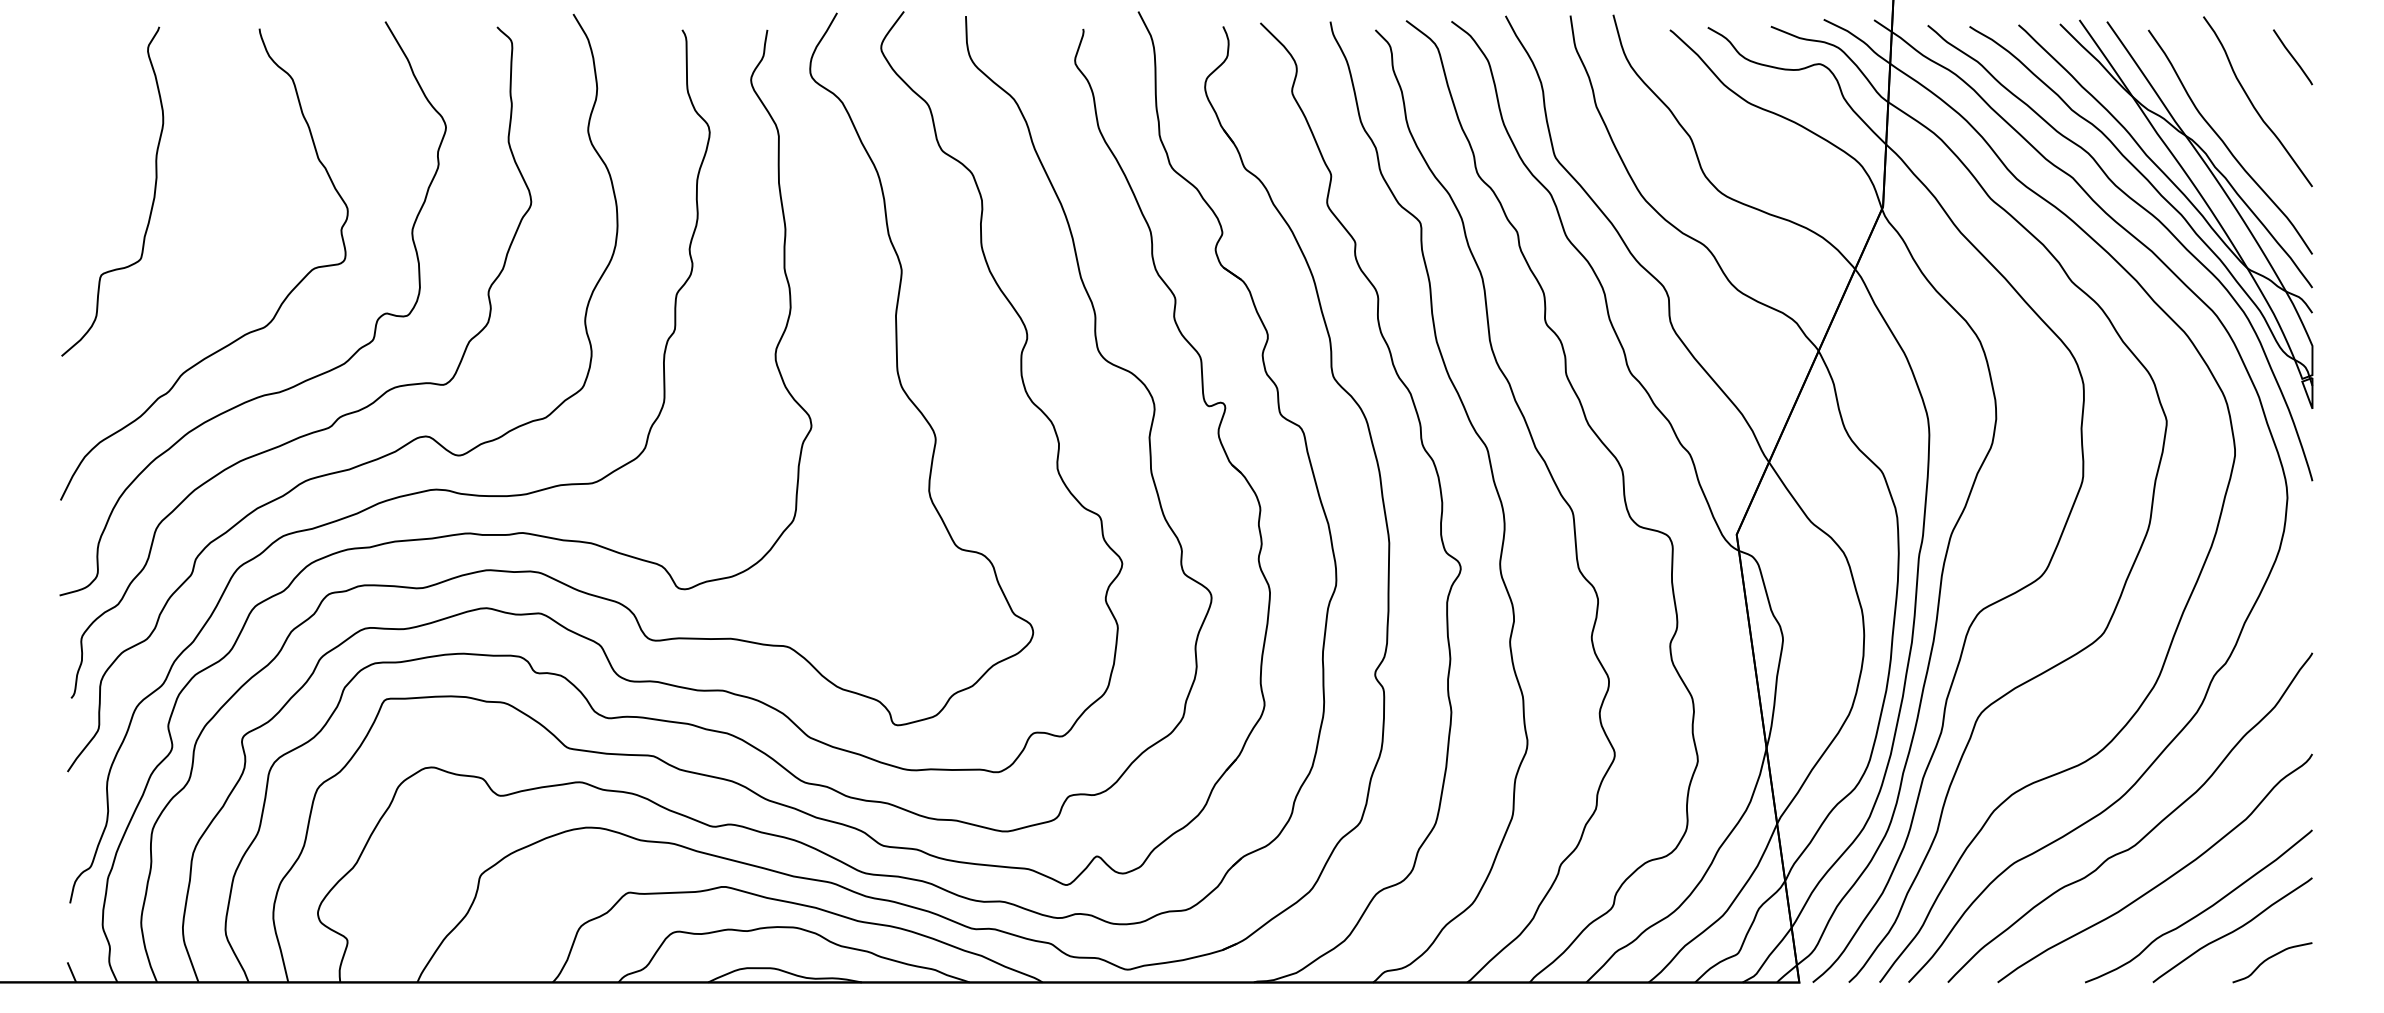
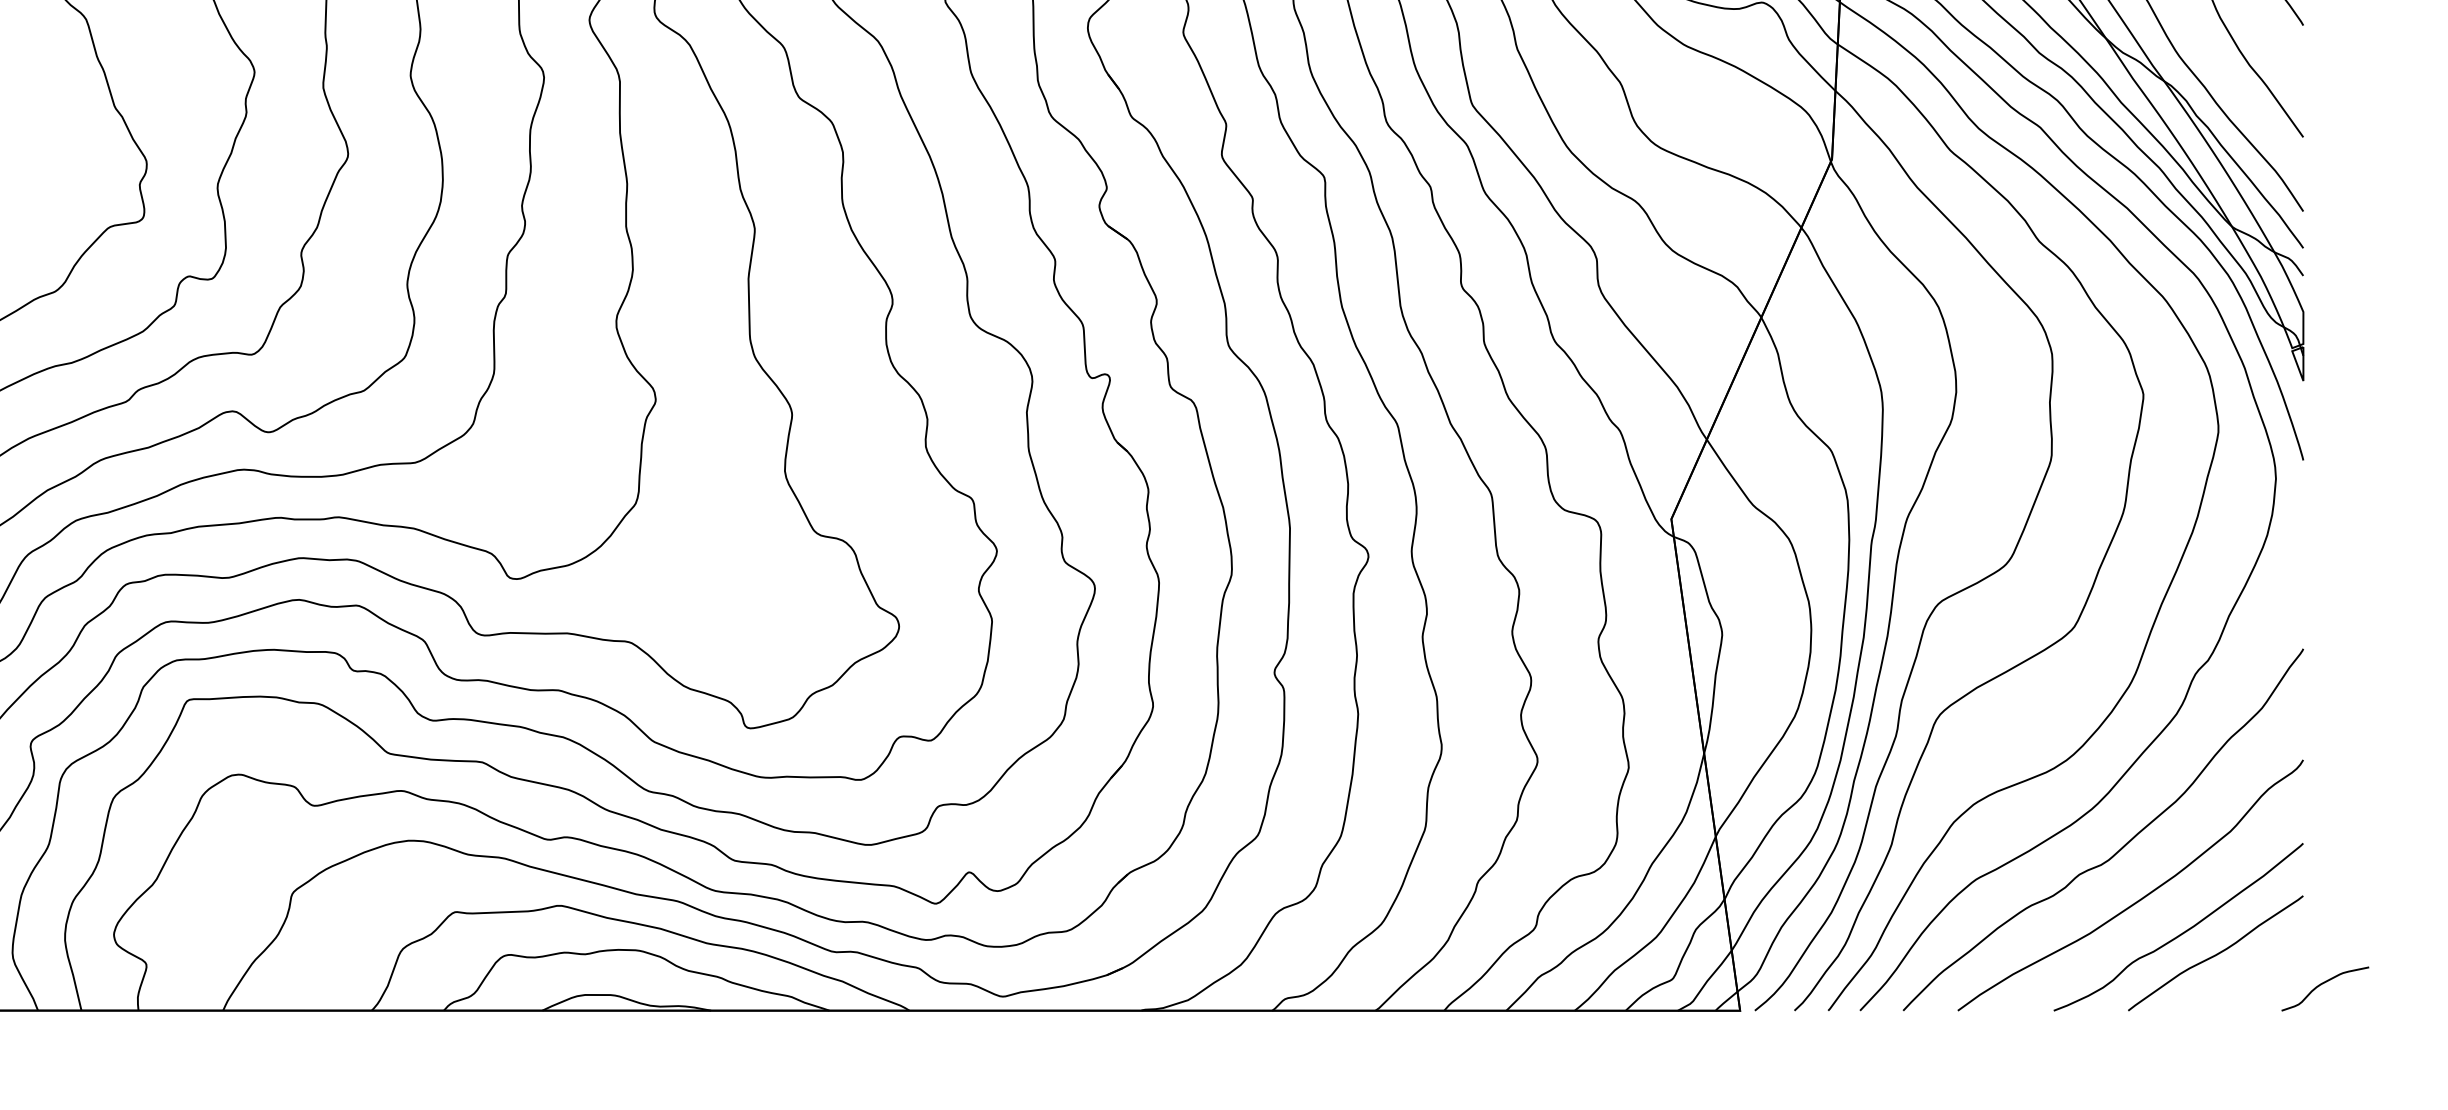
curve: (2270, 958) -> (2323, 984), moved

